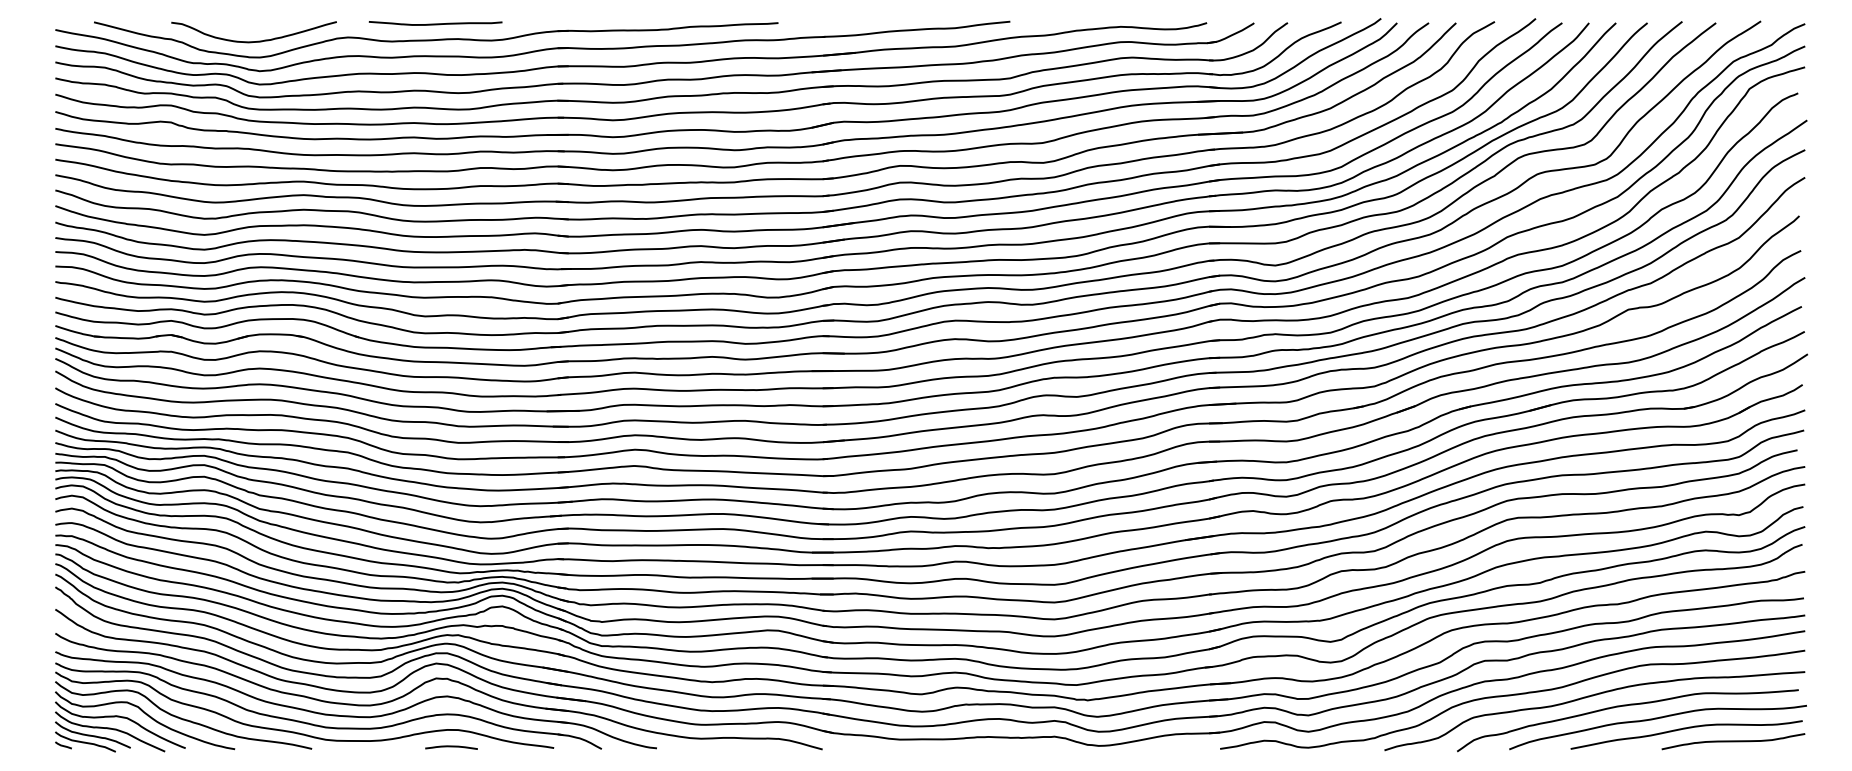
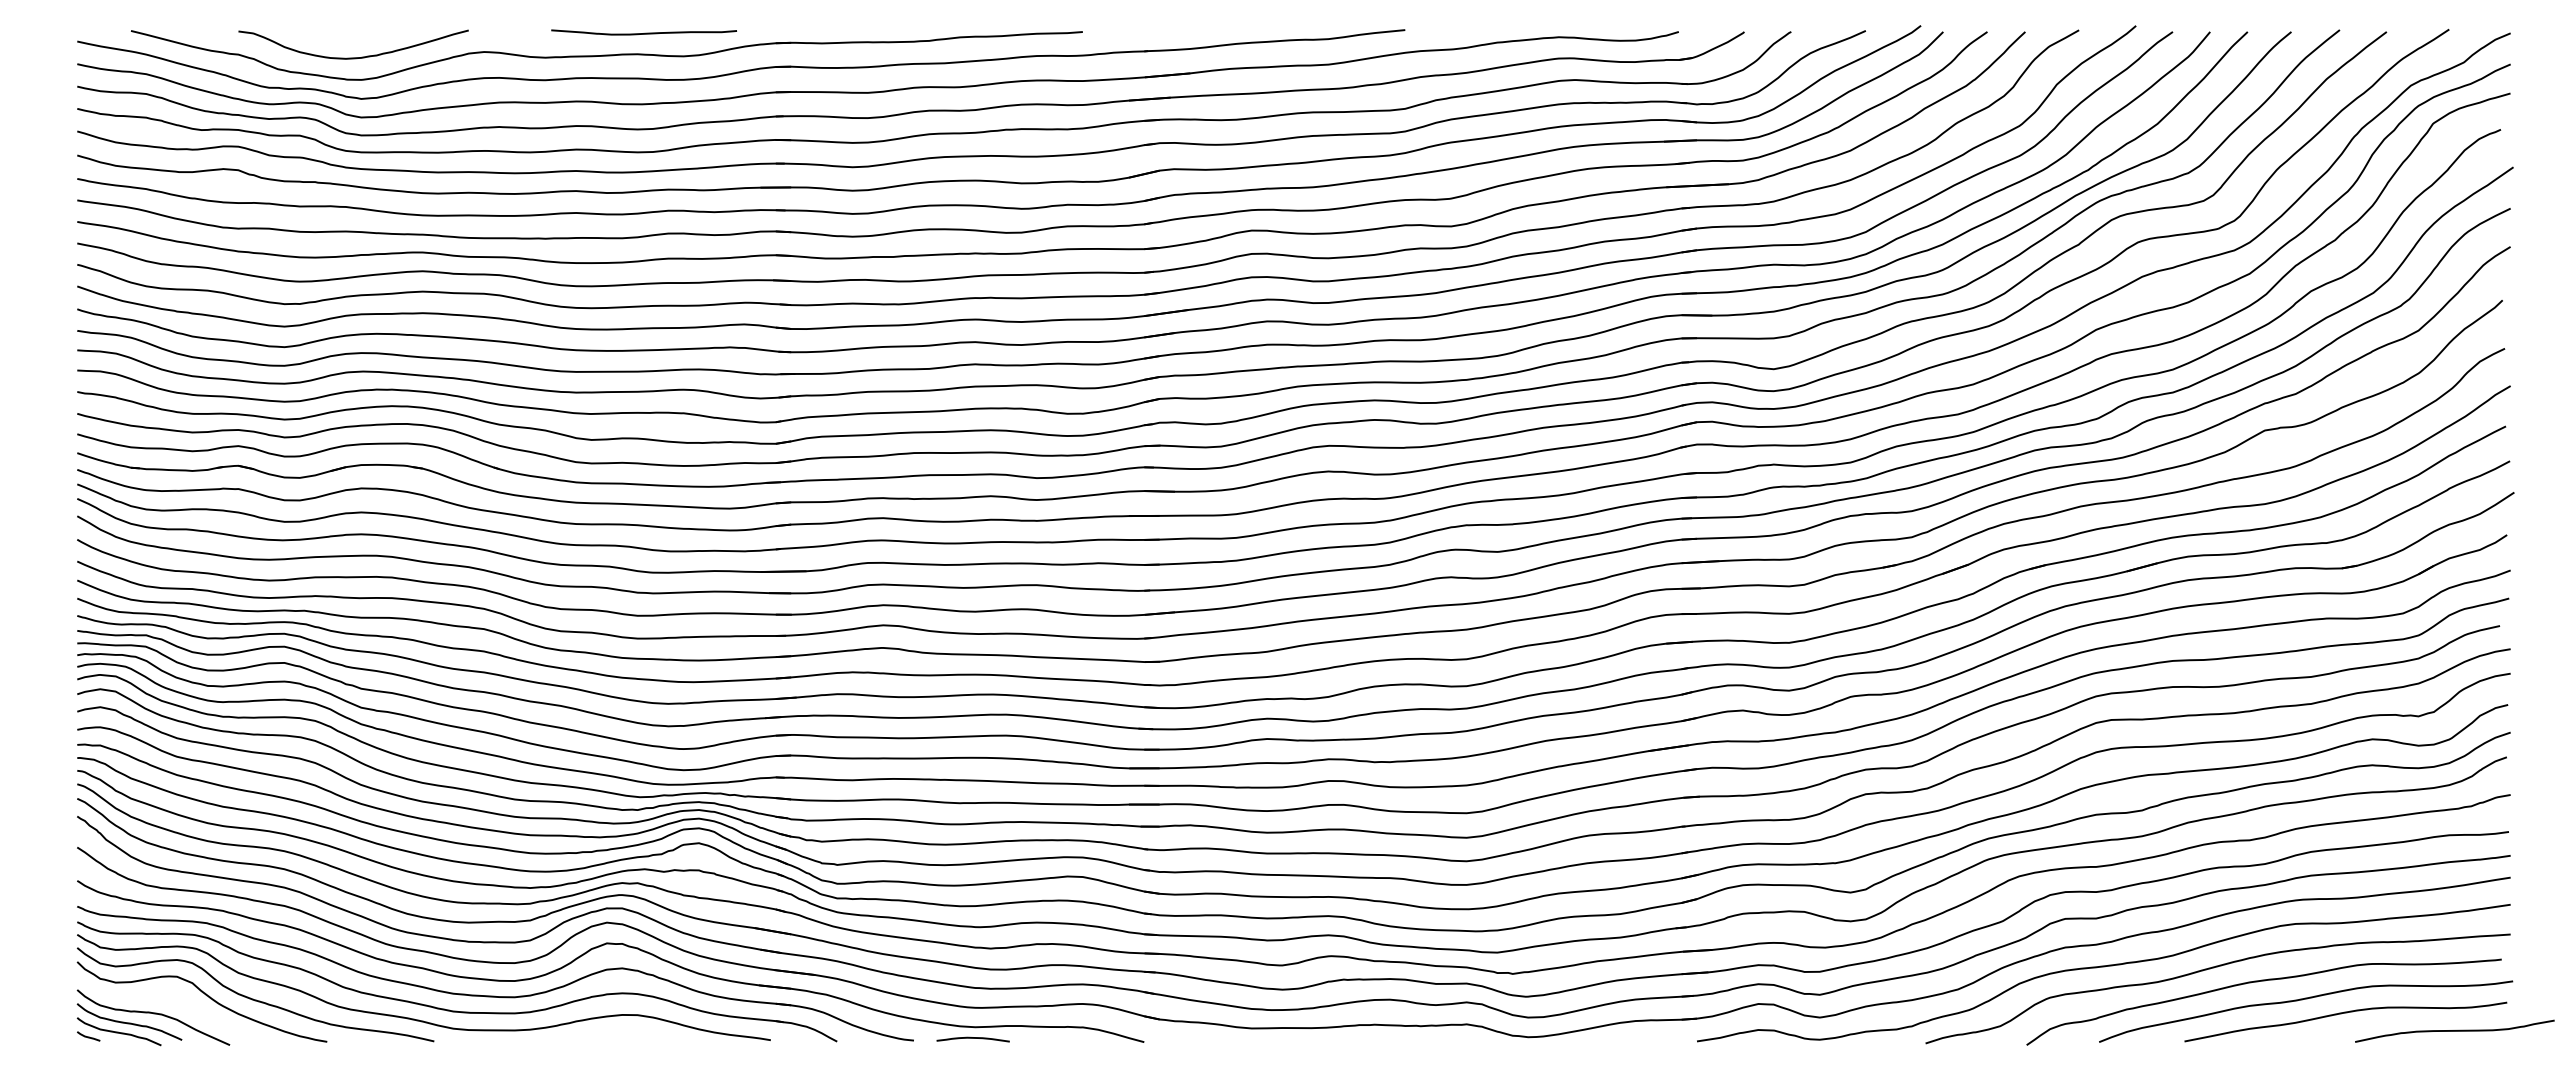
curve: (435, 23) -> (644, 32), moved
curve: (121, 718) -> (169, 998), removed
curve: (1733, 741) -> (2454, 1030), moved
curve: (451, 746) -> (972, 1038), moved

